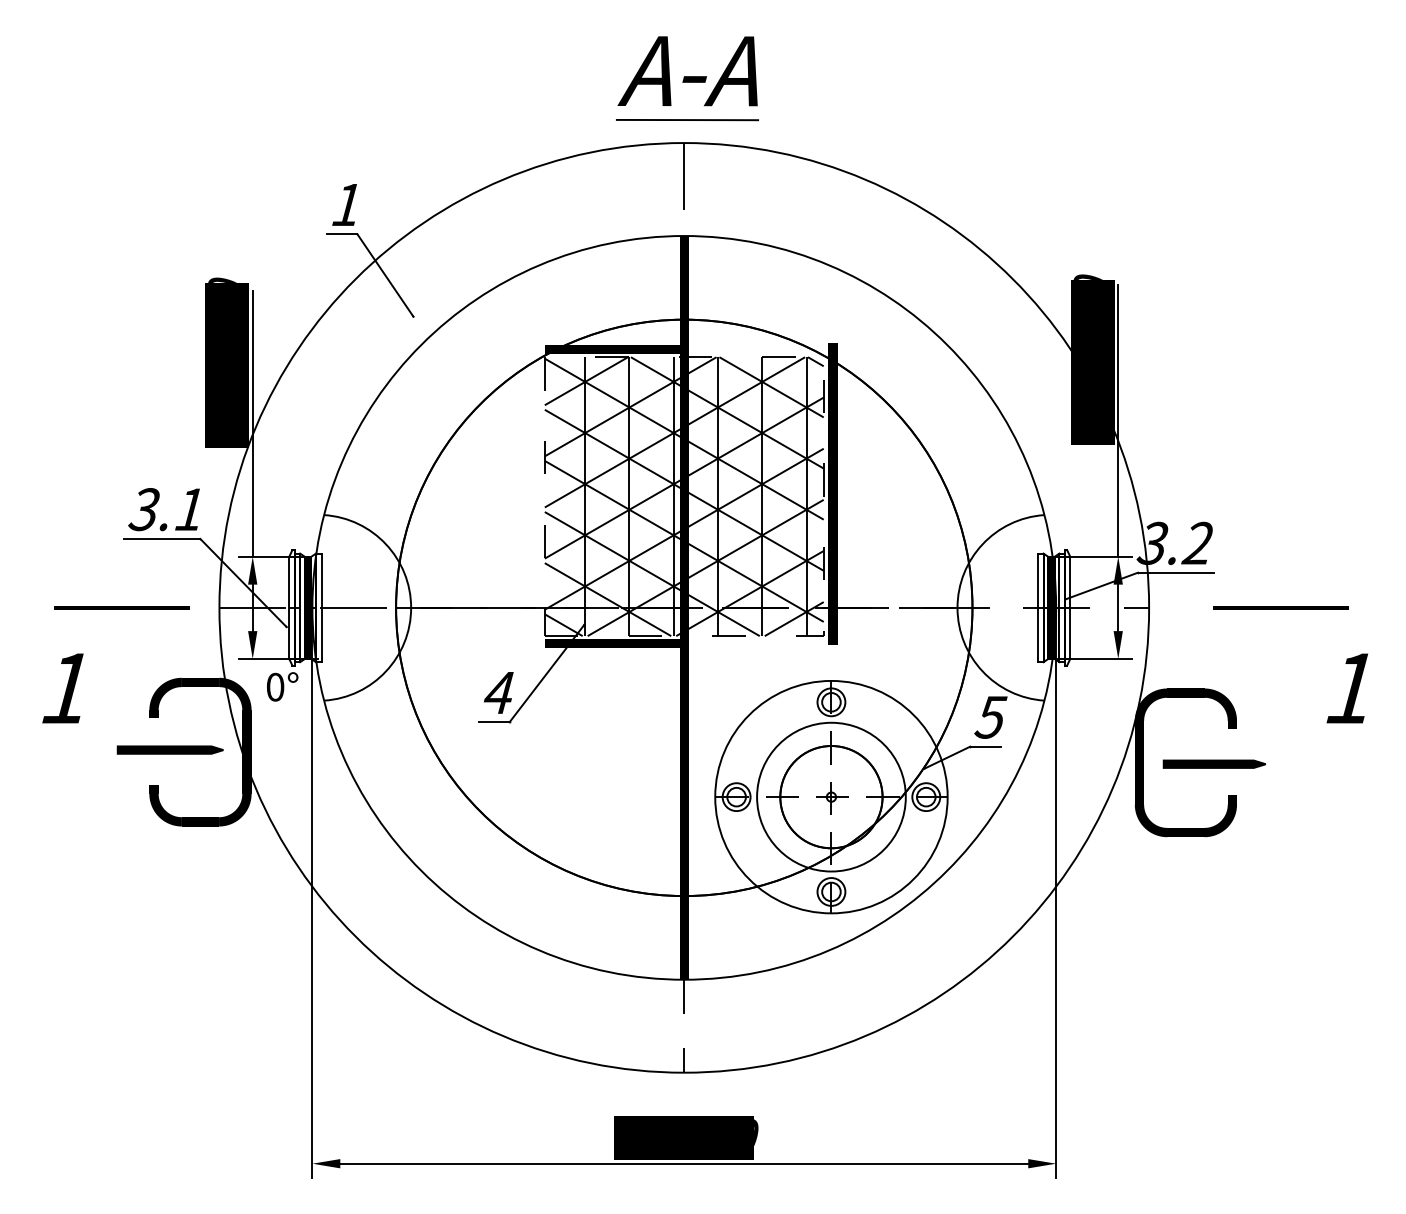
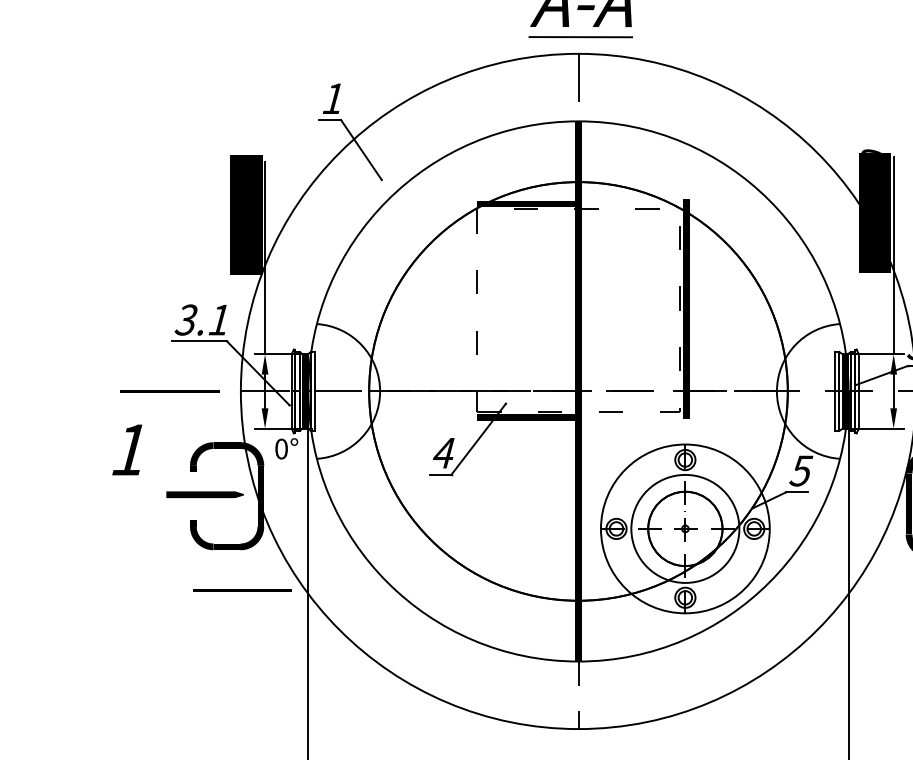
text: (222, 279) -> (243, 152), D1=110 -> D1=111
hatch: (683, 496) -> (577, 310), removed
line: (221, 881) -> (242, 590), added

